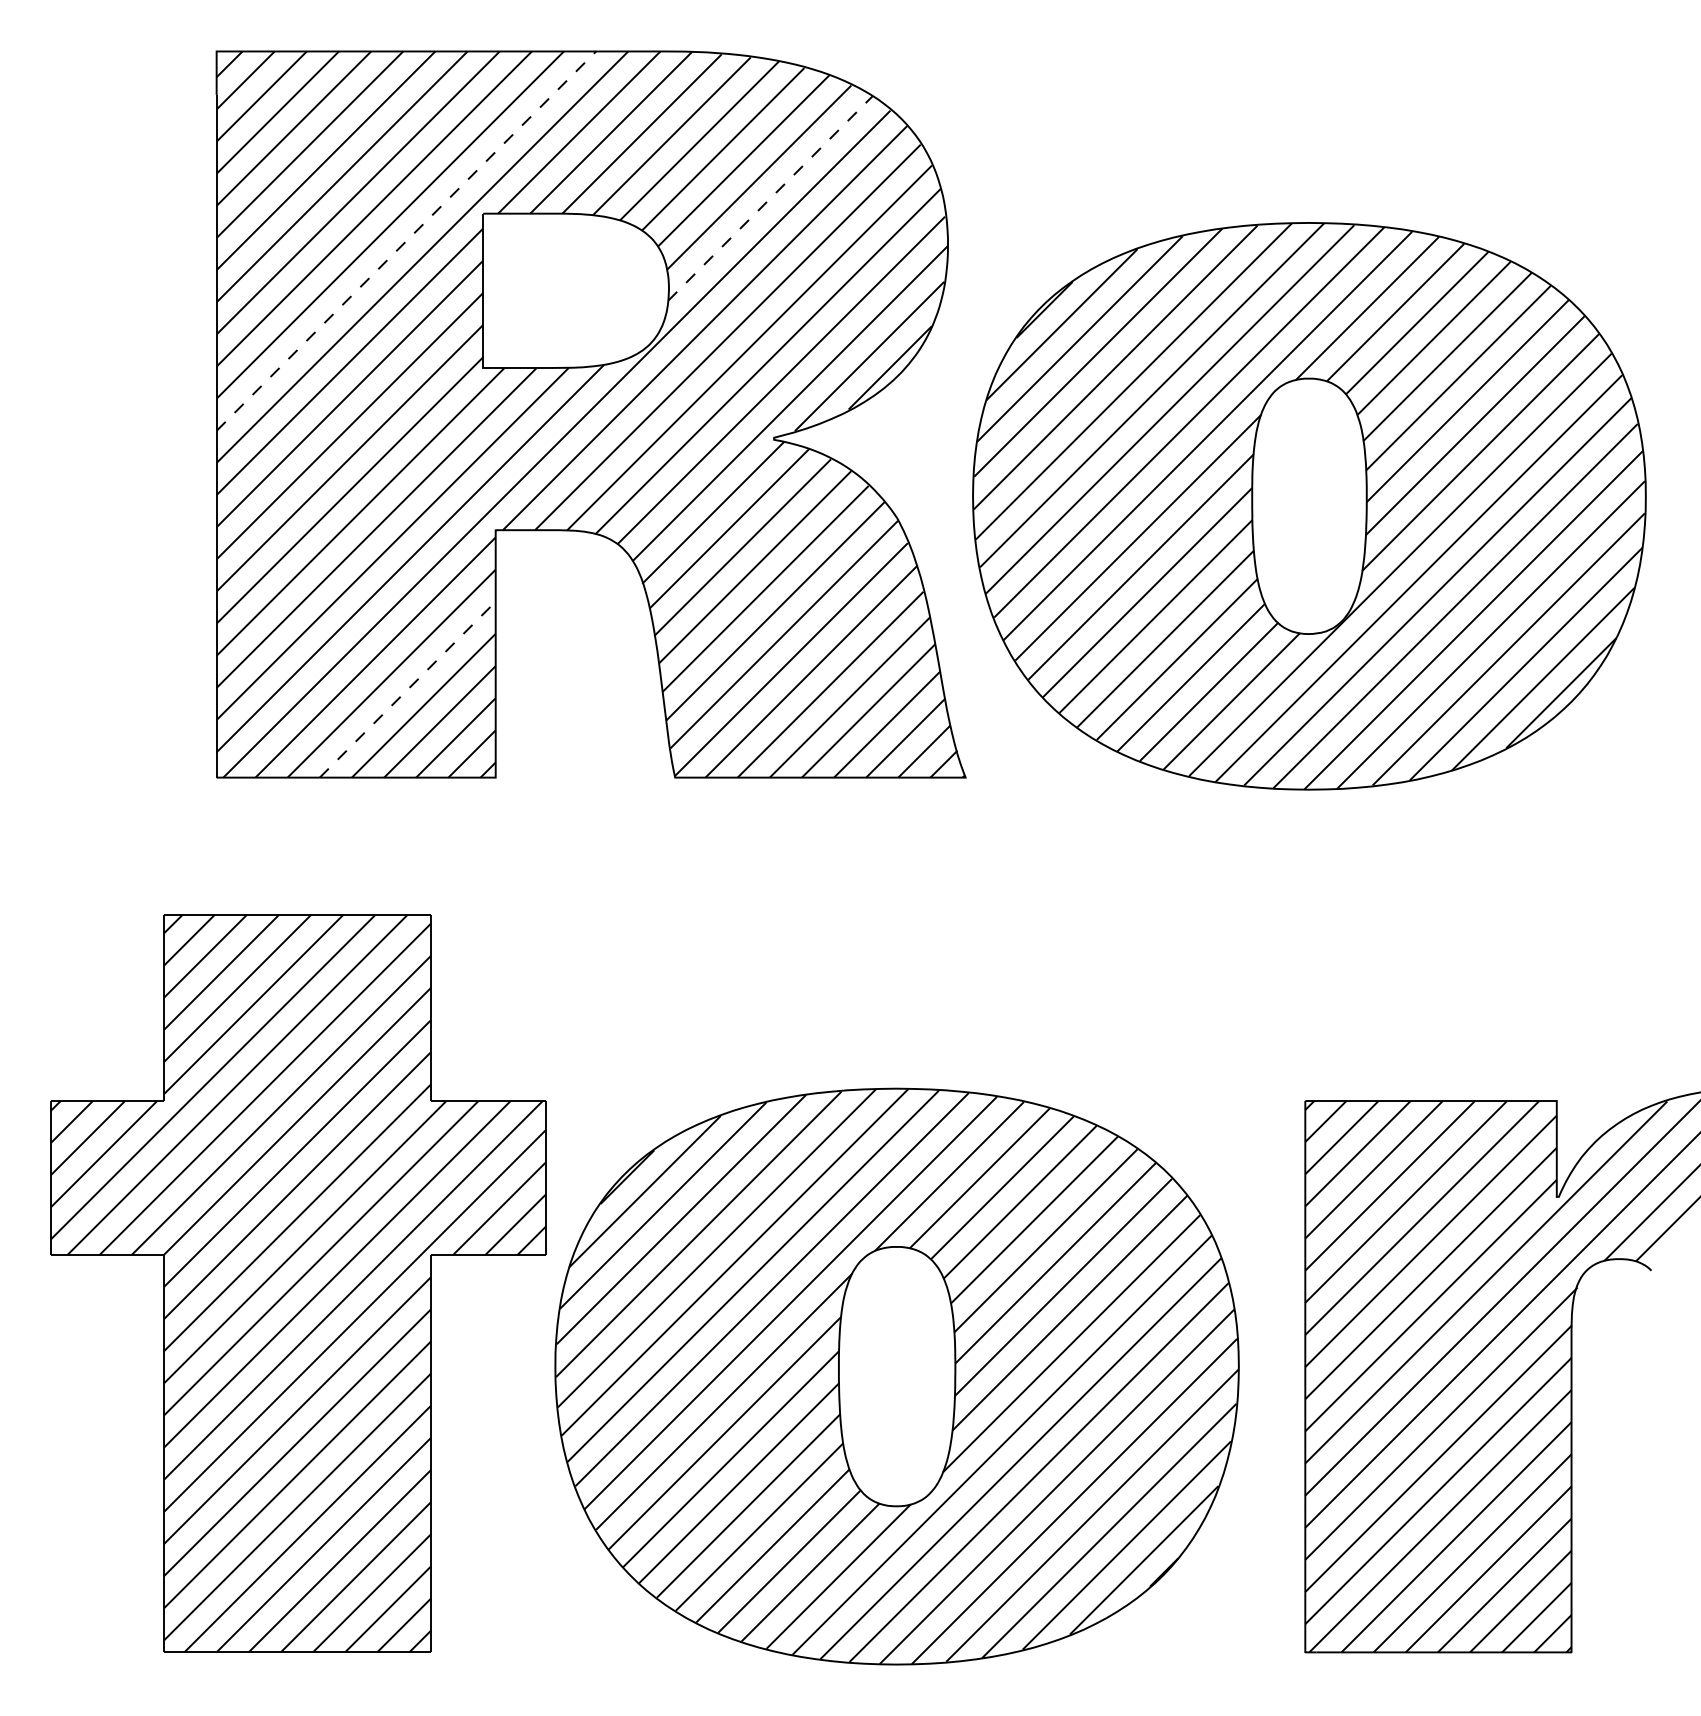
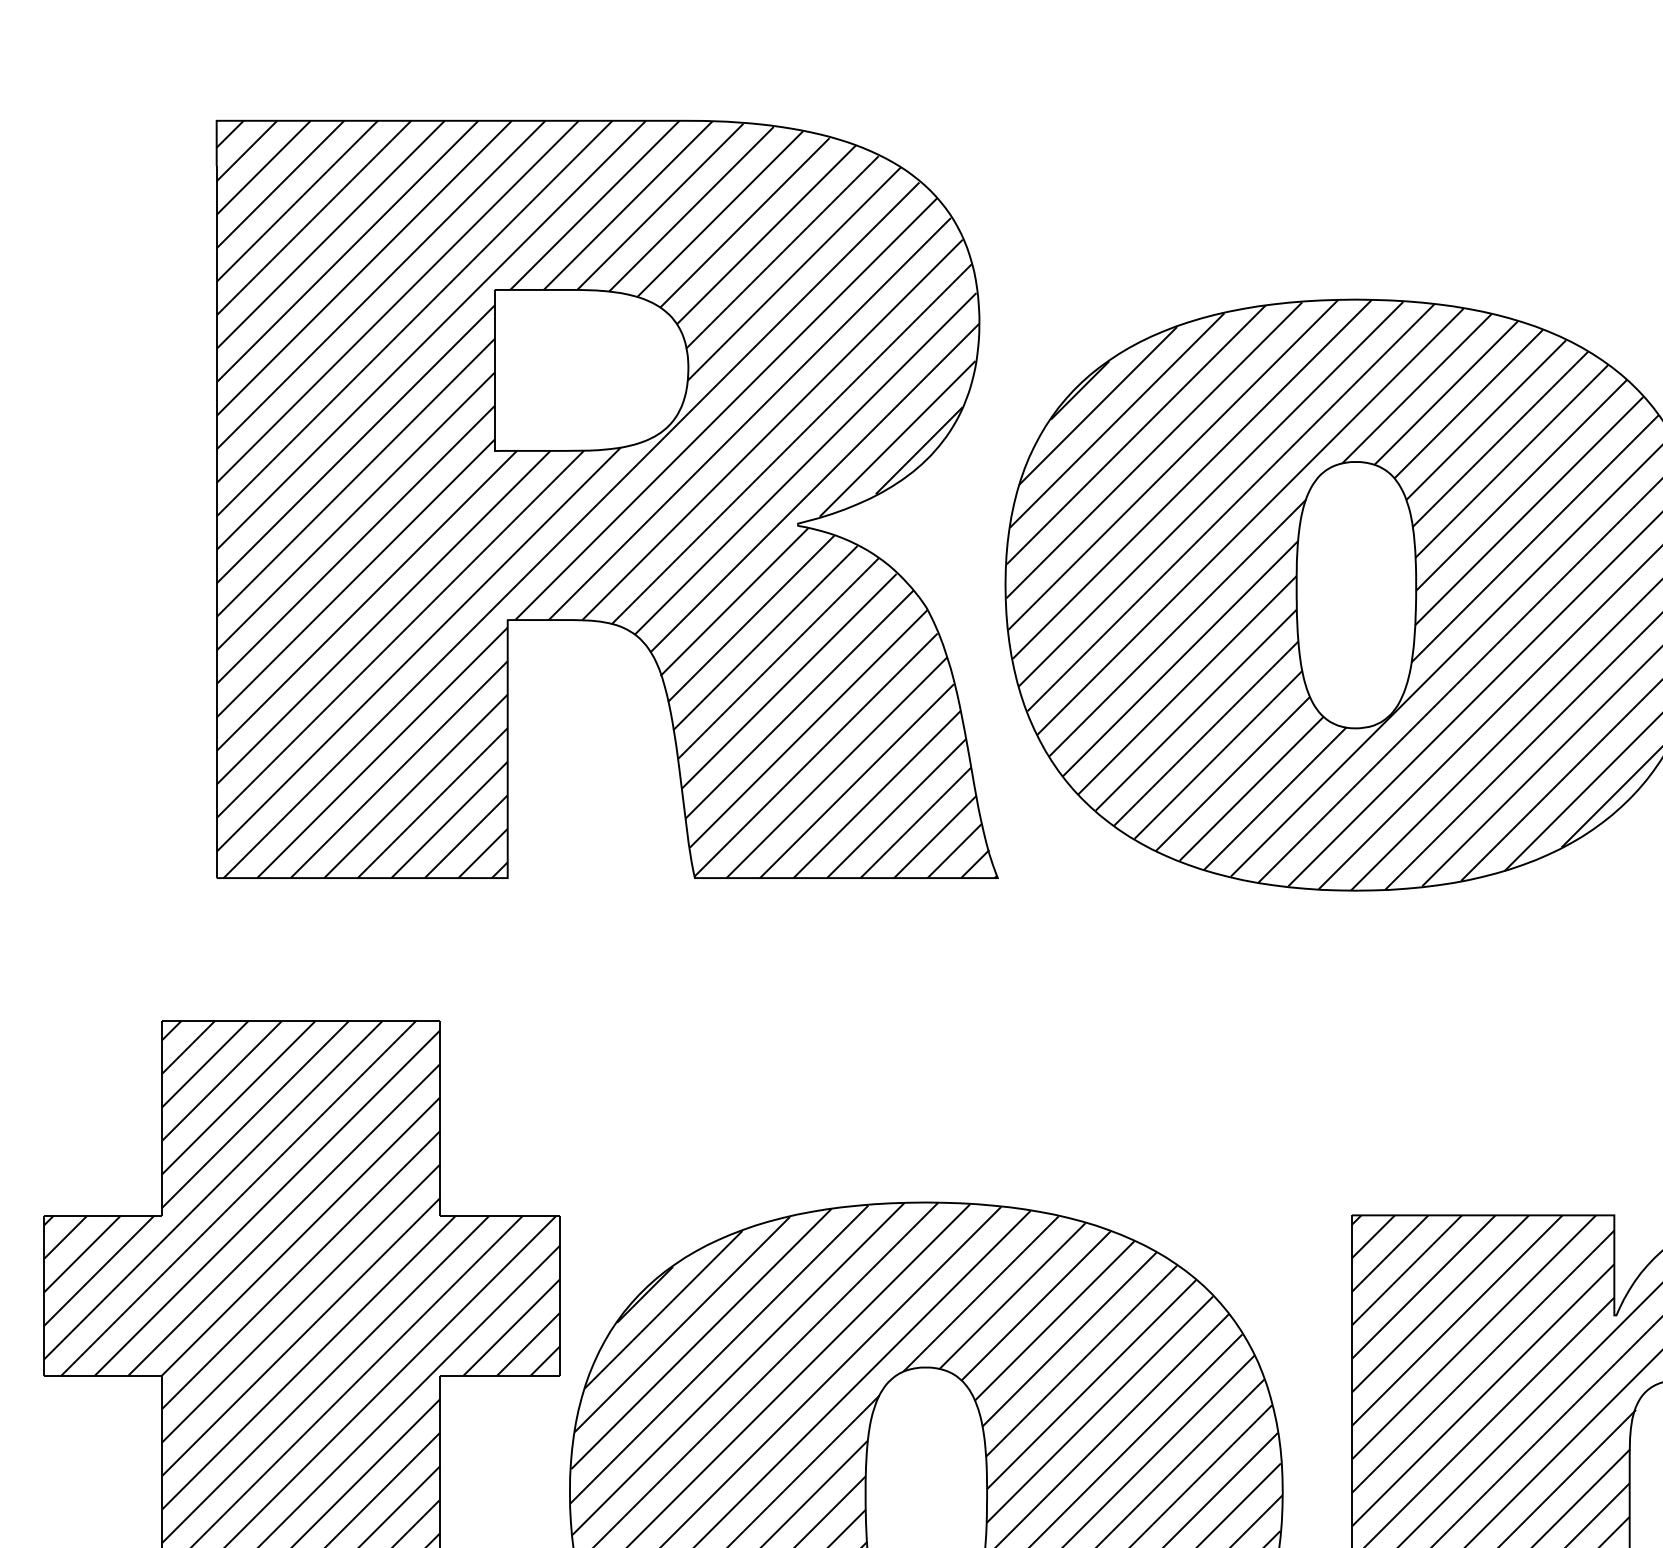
line: (770, 198) -> (794, 274), dashed -> solid
line: (406, 240) -> (414, 317), dashed -> solid
line: (408, 689) -> (416, 786), dashed -> solid

